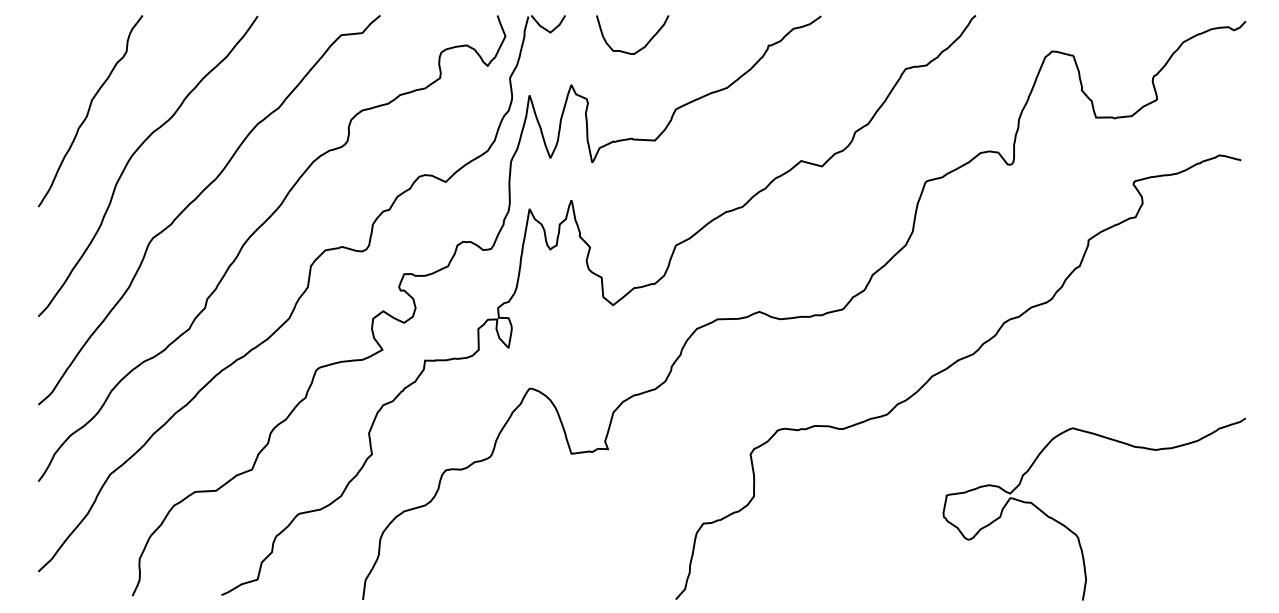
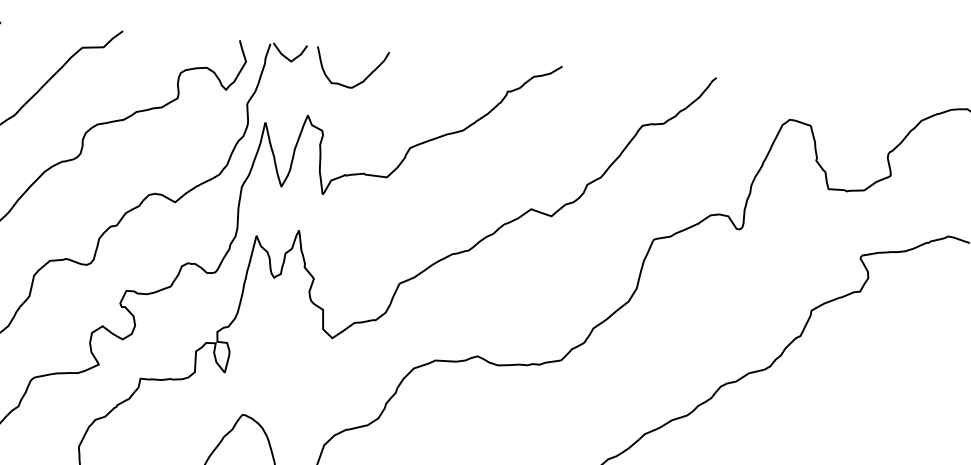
curve: (640, 48) -> (358, 82), moved

